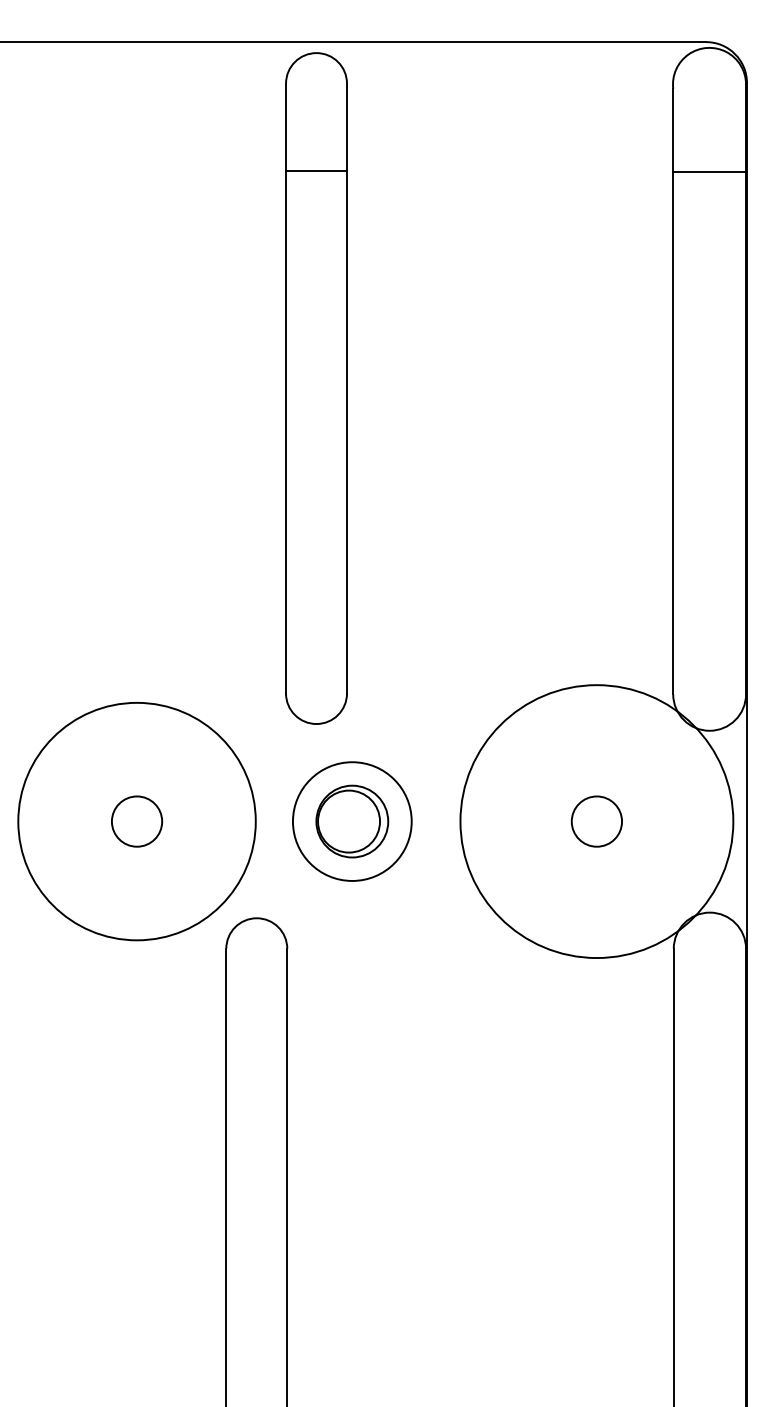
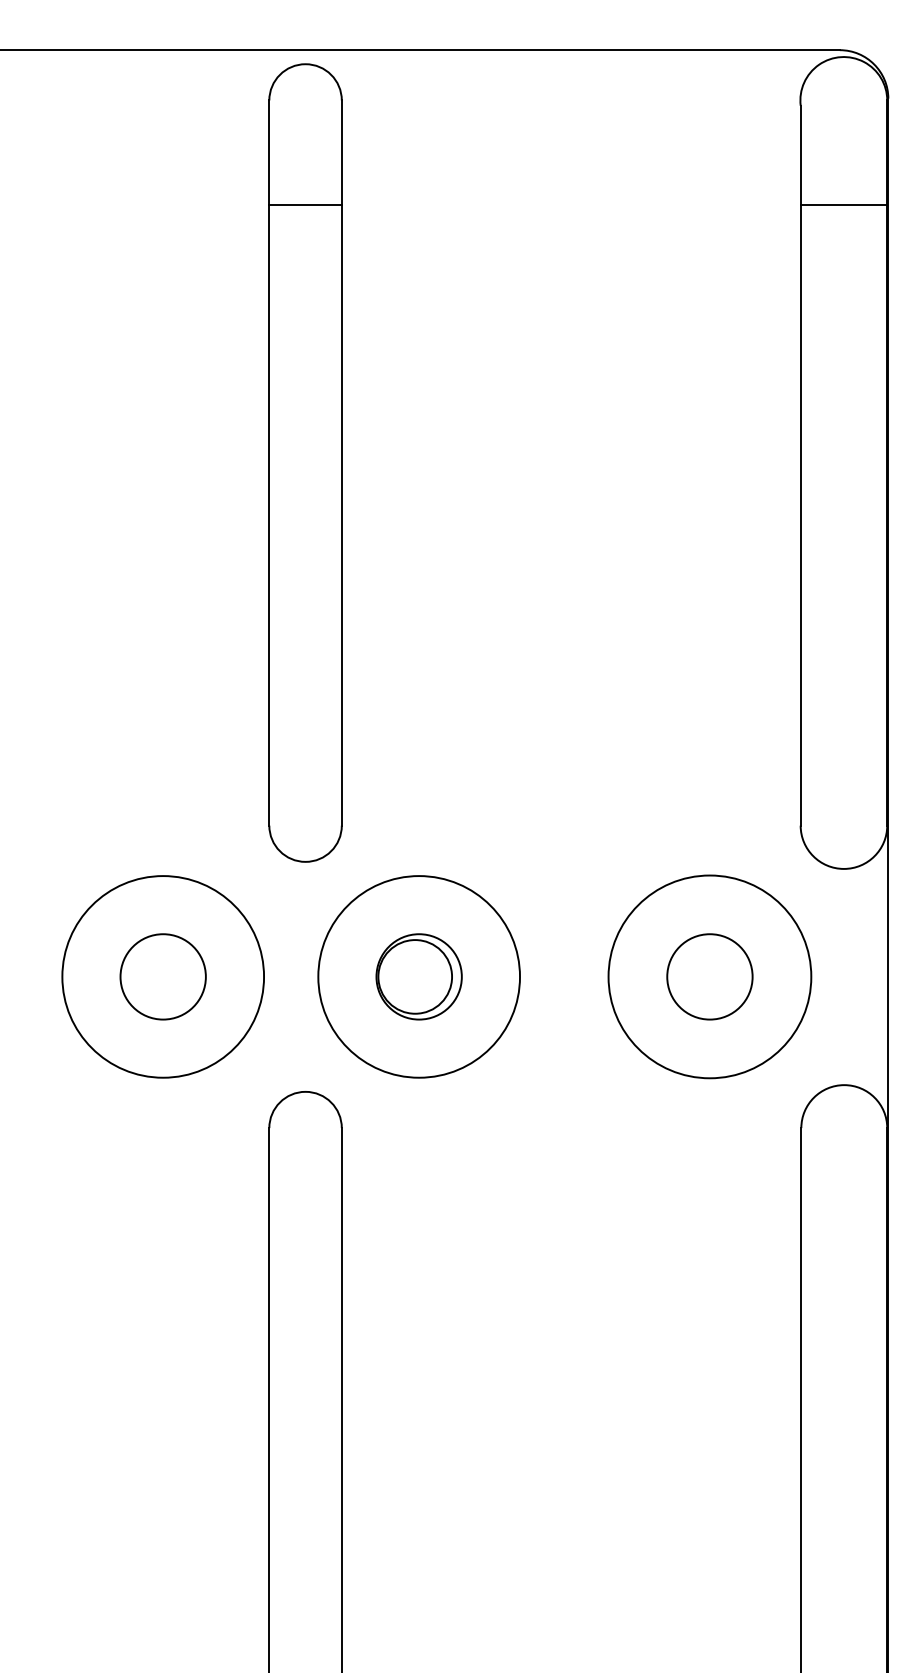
part: (316, 388) -> (305, 462), moved
circle: (136, 821) -> (162, 976), size x1.43
circle: (137, 821) -> (163, 976), size x0.71
circle: (352, 821) -> (419, 976), size x1.43
circle: (596, 821) -> (709, 976), size x0.62
circle: (596, 821) -> (709, 976), size x1.43

